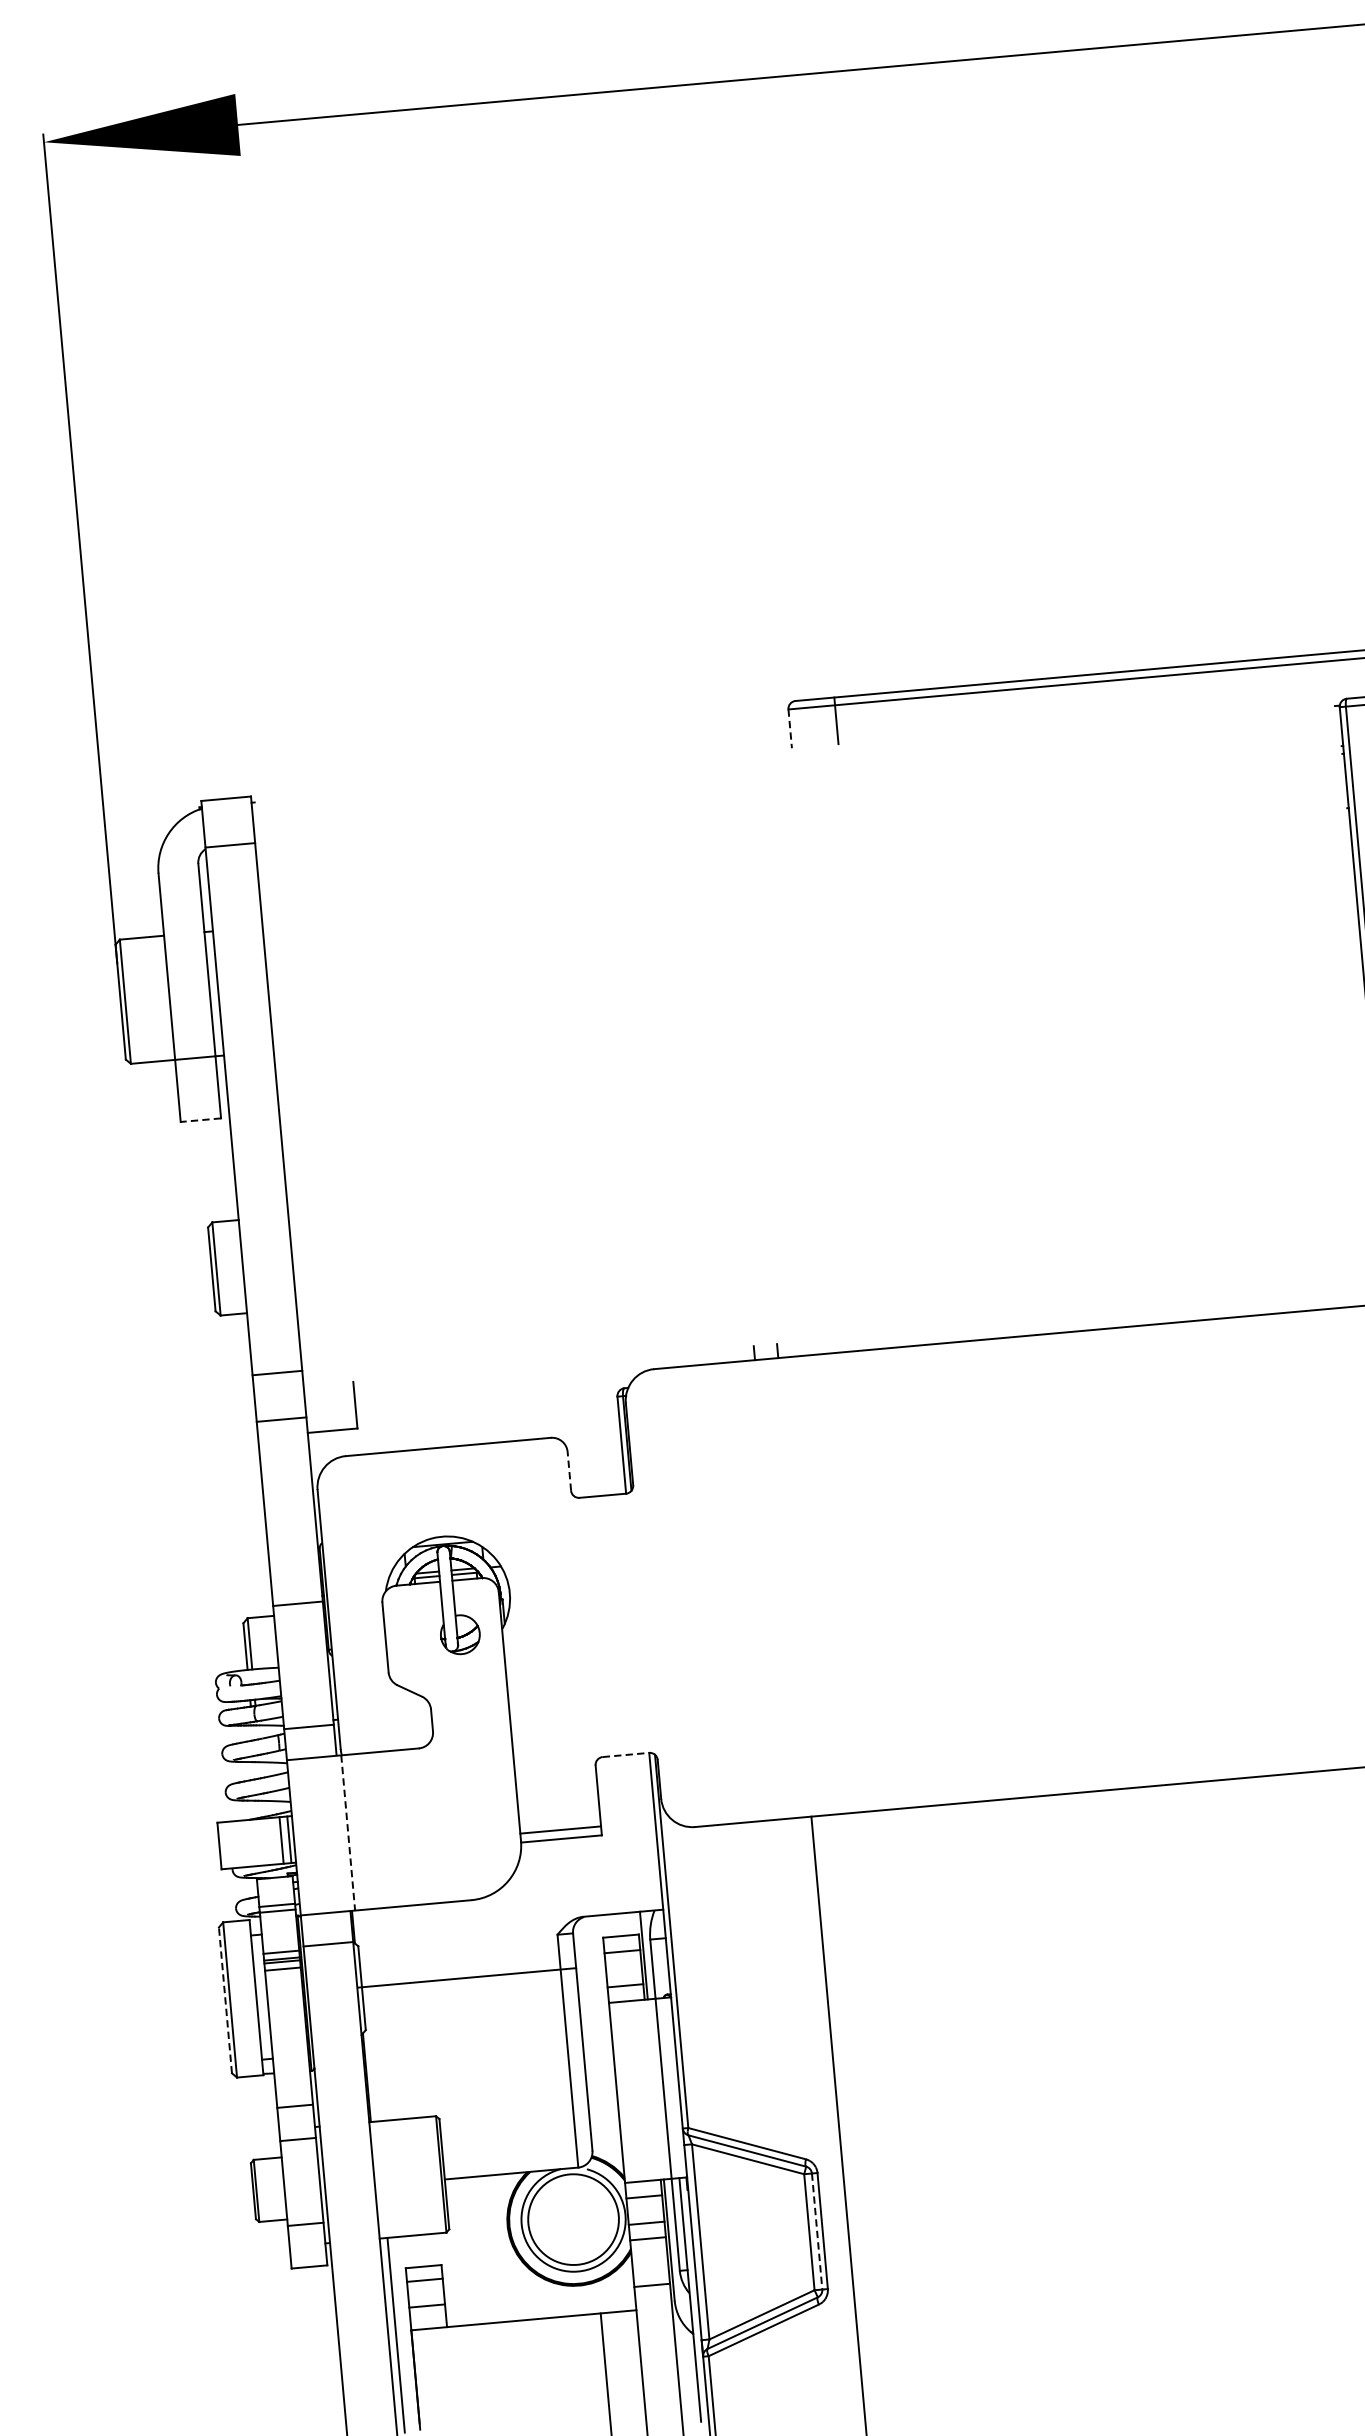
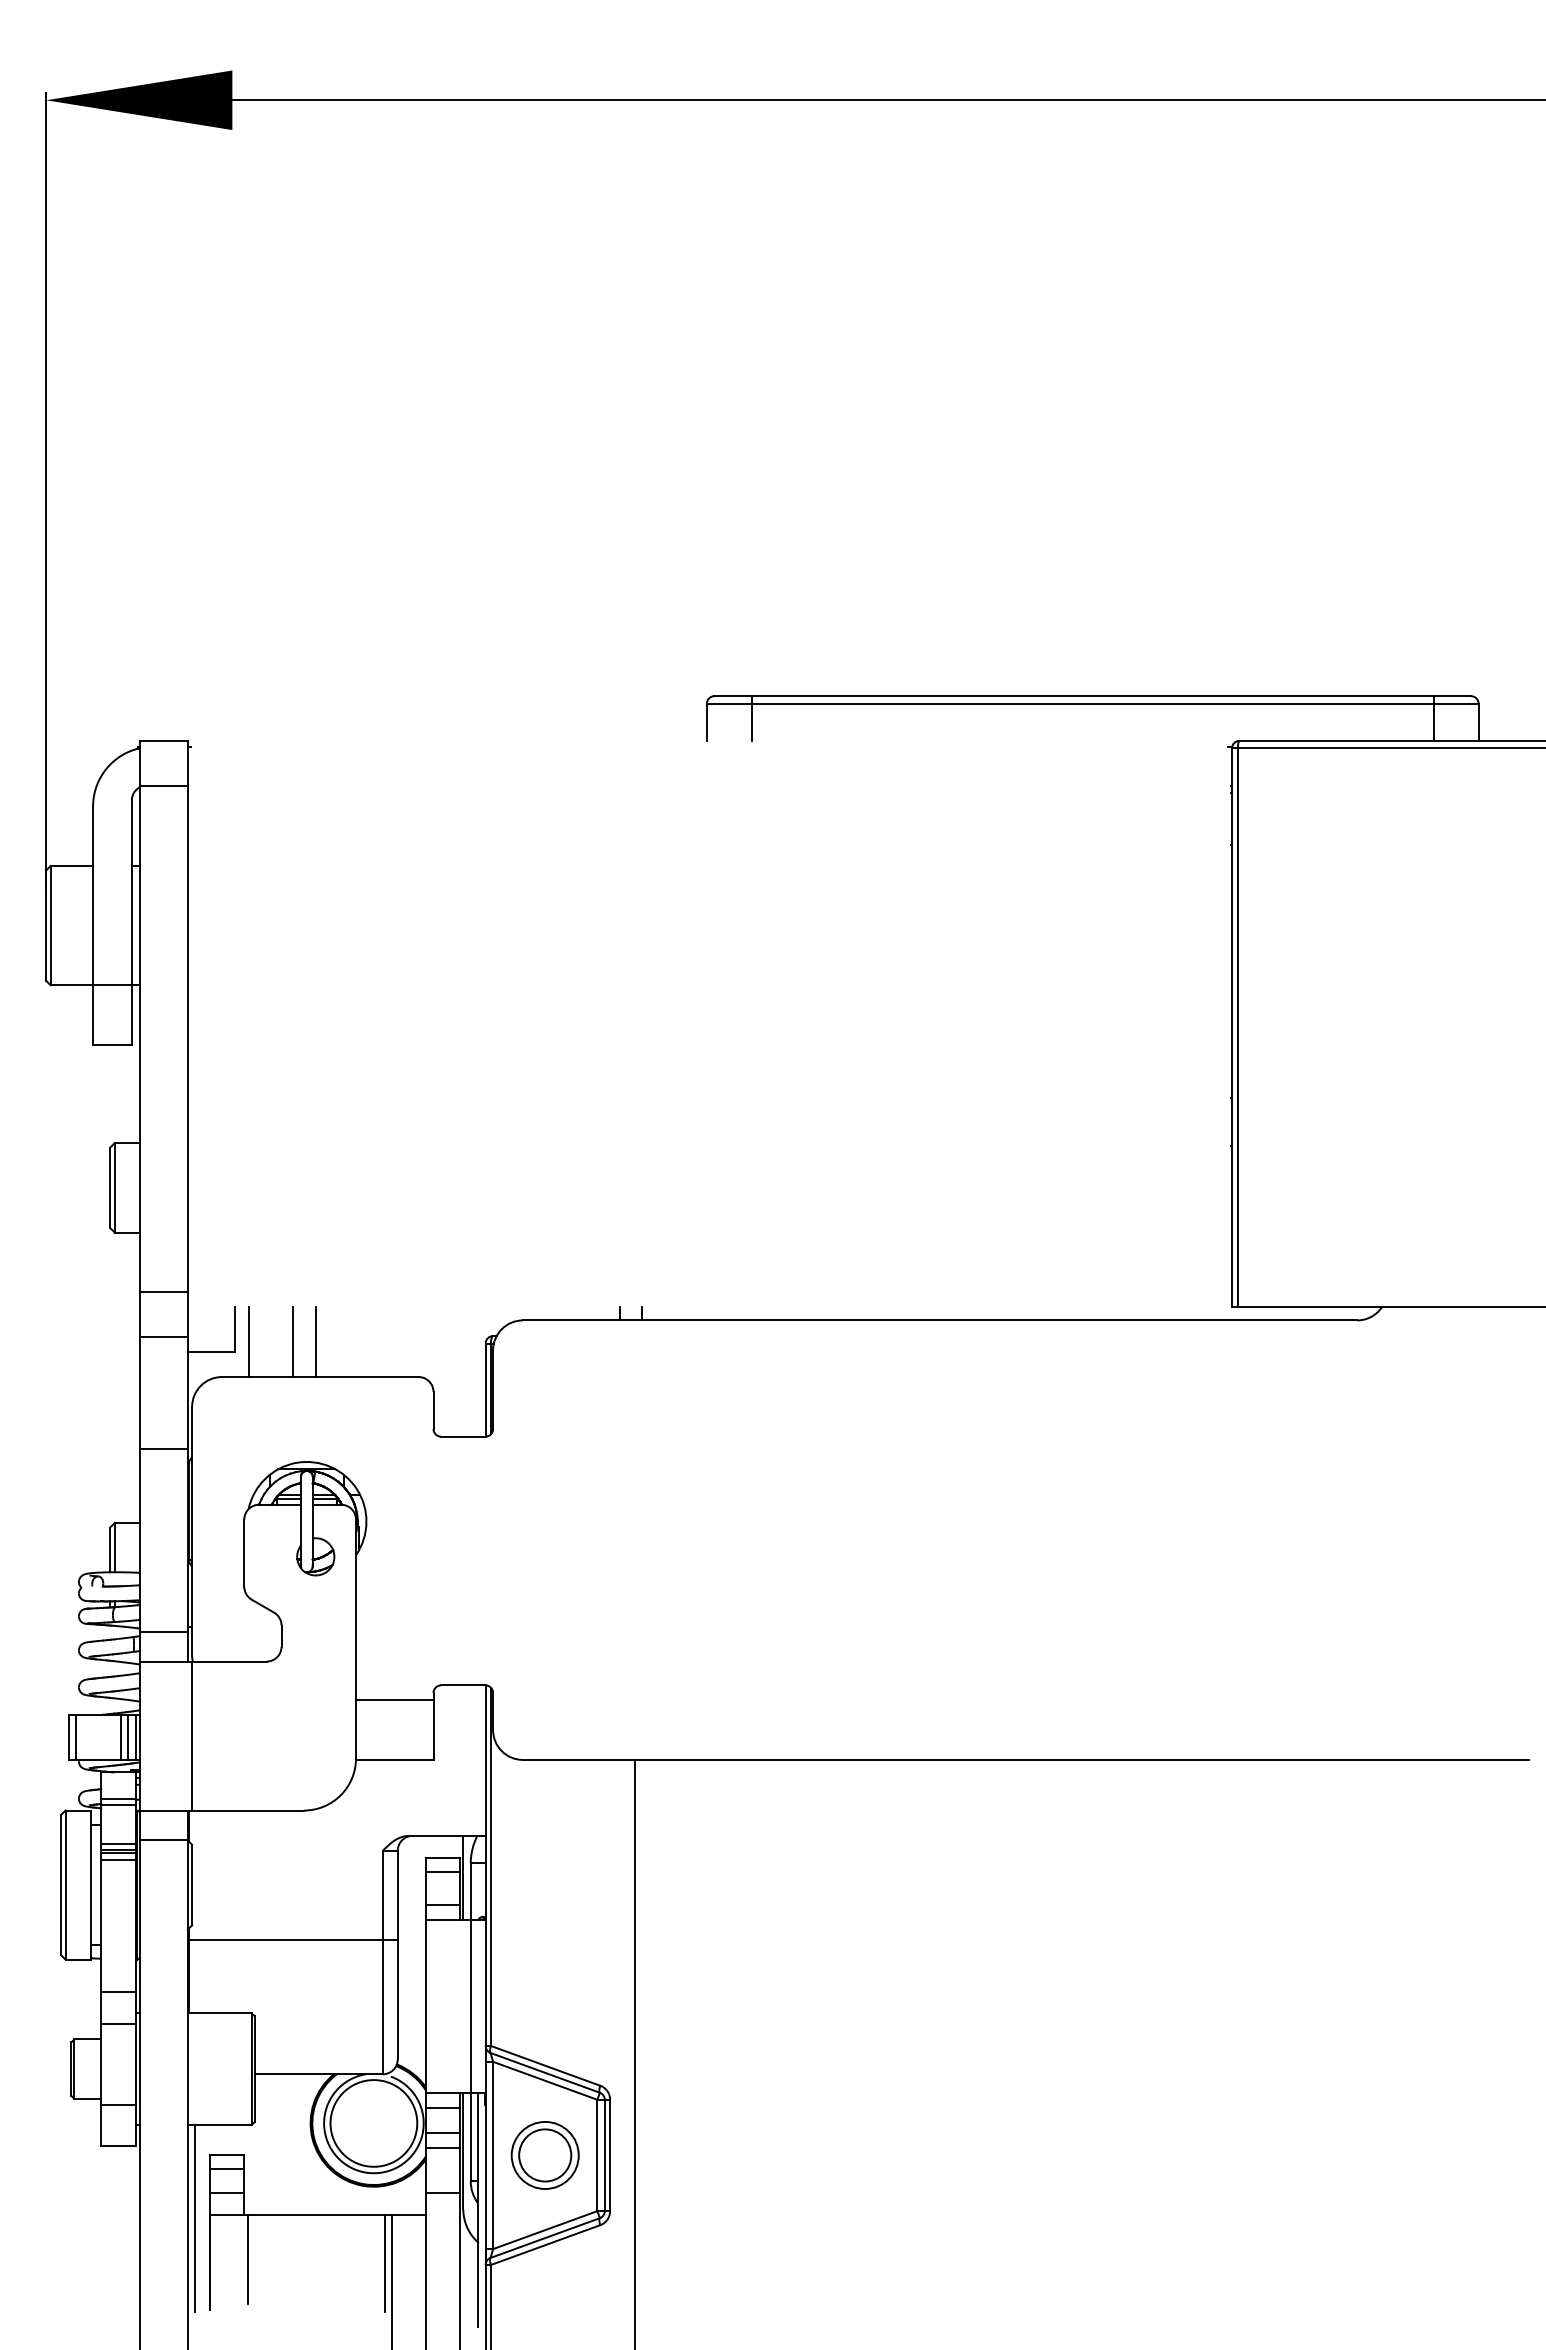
line: (789, 729) -> (706, 722), dashed -> solid
line: (199, 1119) -> (111, 1044), dashed -> solid
line: (440, 1411) -> (315, 1342), added
line: (417, 1413) -> (293, 1342), added
line: (370, 1417) -> (248, 1342), added
line: (569, 1471) -> (433, 1410), dashed -> solid
line: (297, 1603) -> (163, 1448), moved
line: (626, 1755) -> (463, 1685), dashed -> solid
line: (560, 1830) -> (394, 1700), moved
line: (348, 1833) -> (192, 1736), dashed -> solid
line: (273, 1841) -> (120, 1737), added
line: (226, 1845) -> (75, 1737), added
line: (467, 1978) -> (293, 1940), moved
line: (225, 1999) -> (61, 1884), dashed -> solid
line: (816, 2231) -> (604, 2155), dashed -> solid
part: (754, 2237) -> (544, 2155), added
line: (597, 2364) -> (384, 2263), added
line: (455, 2373) -> (248, 2259), added

